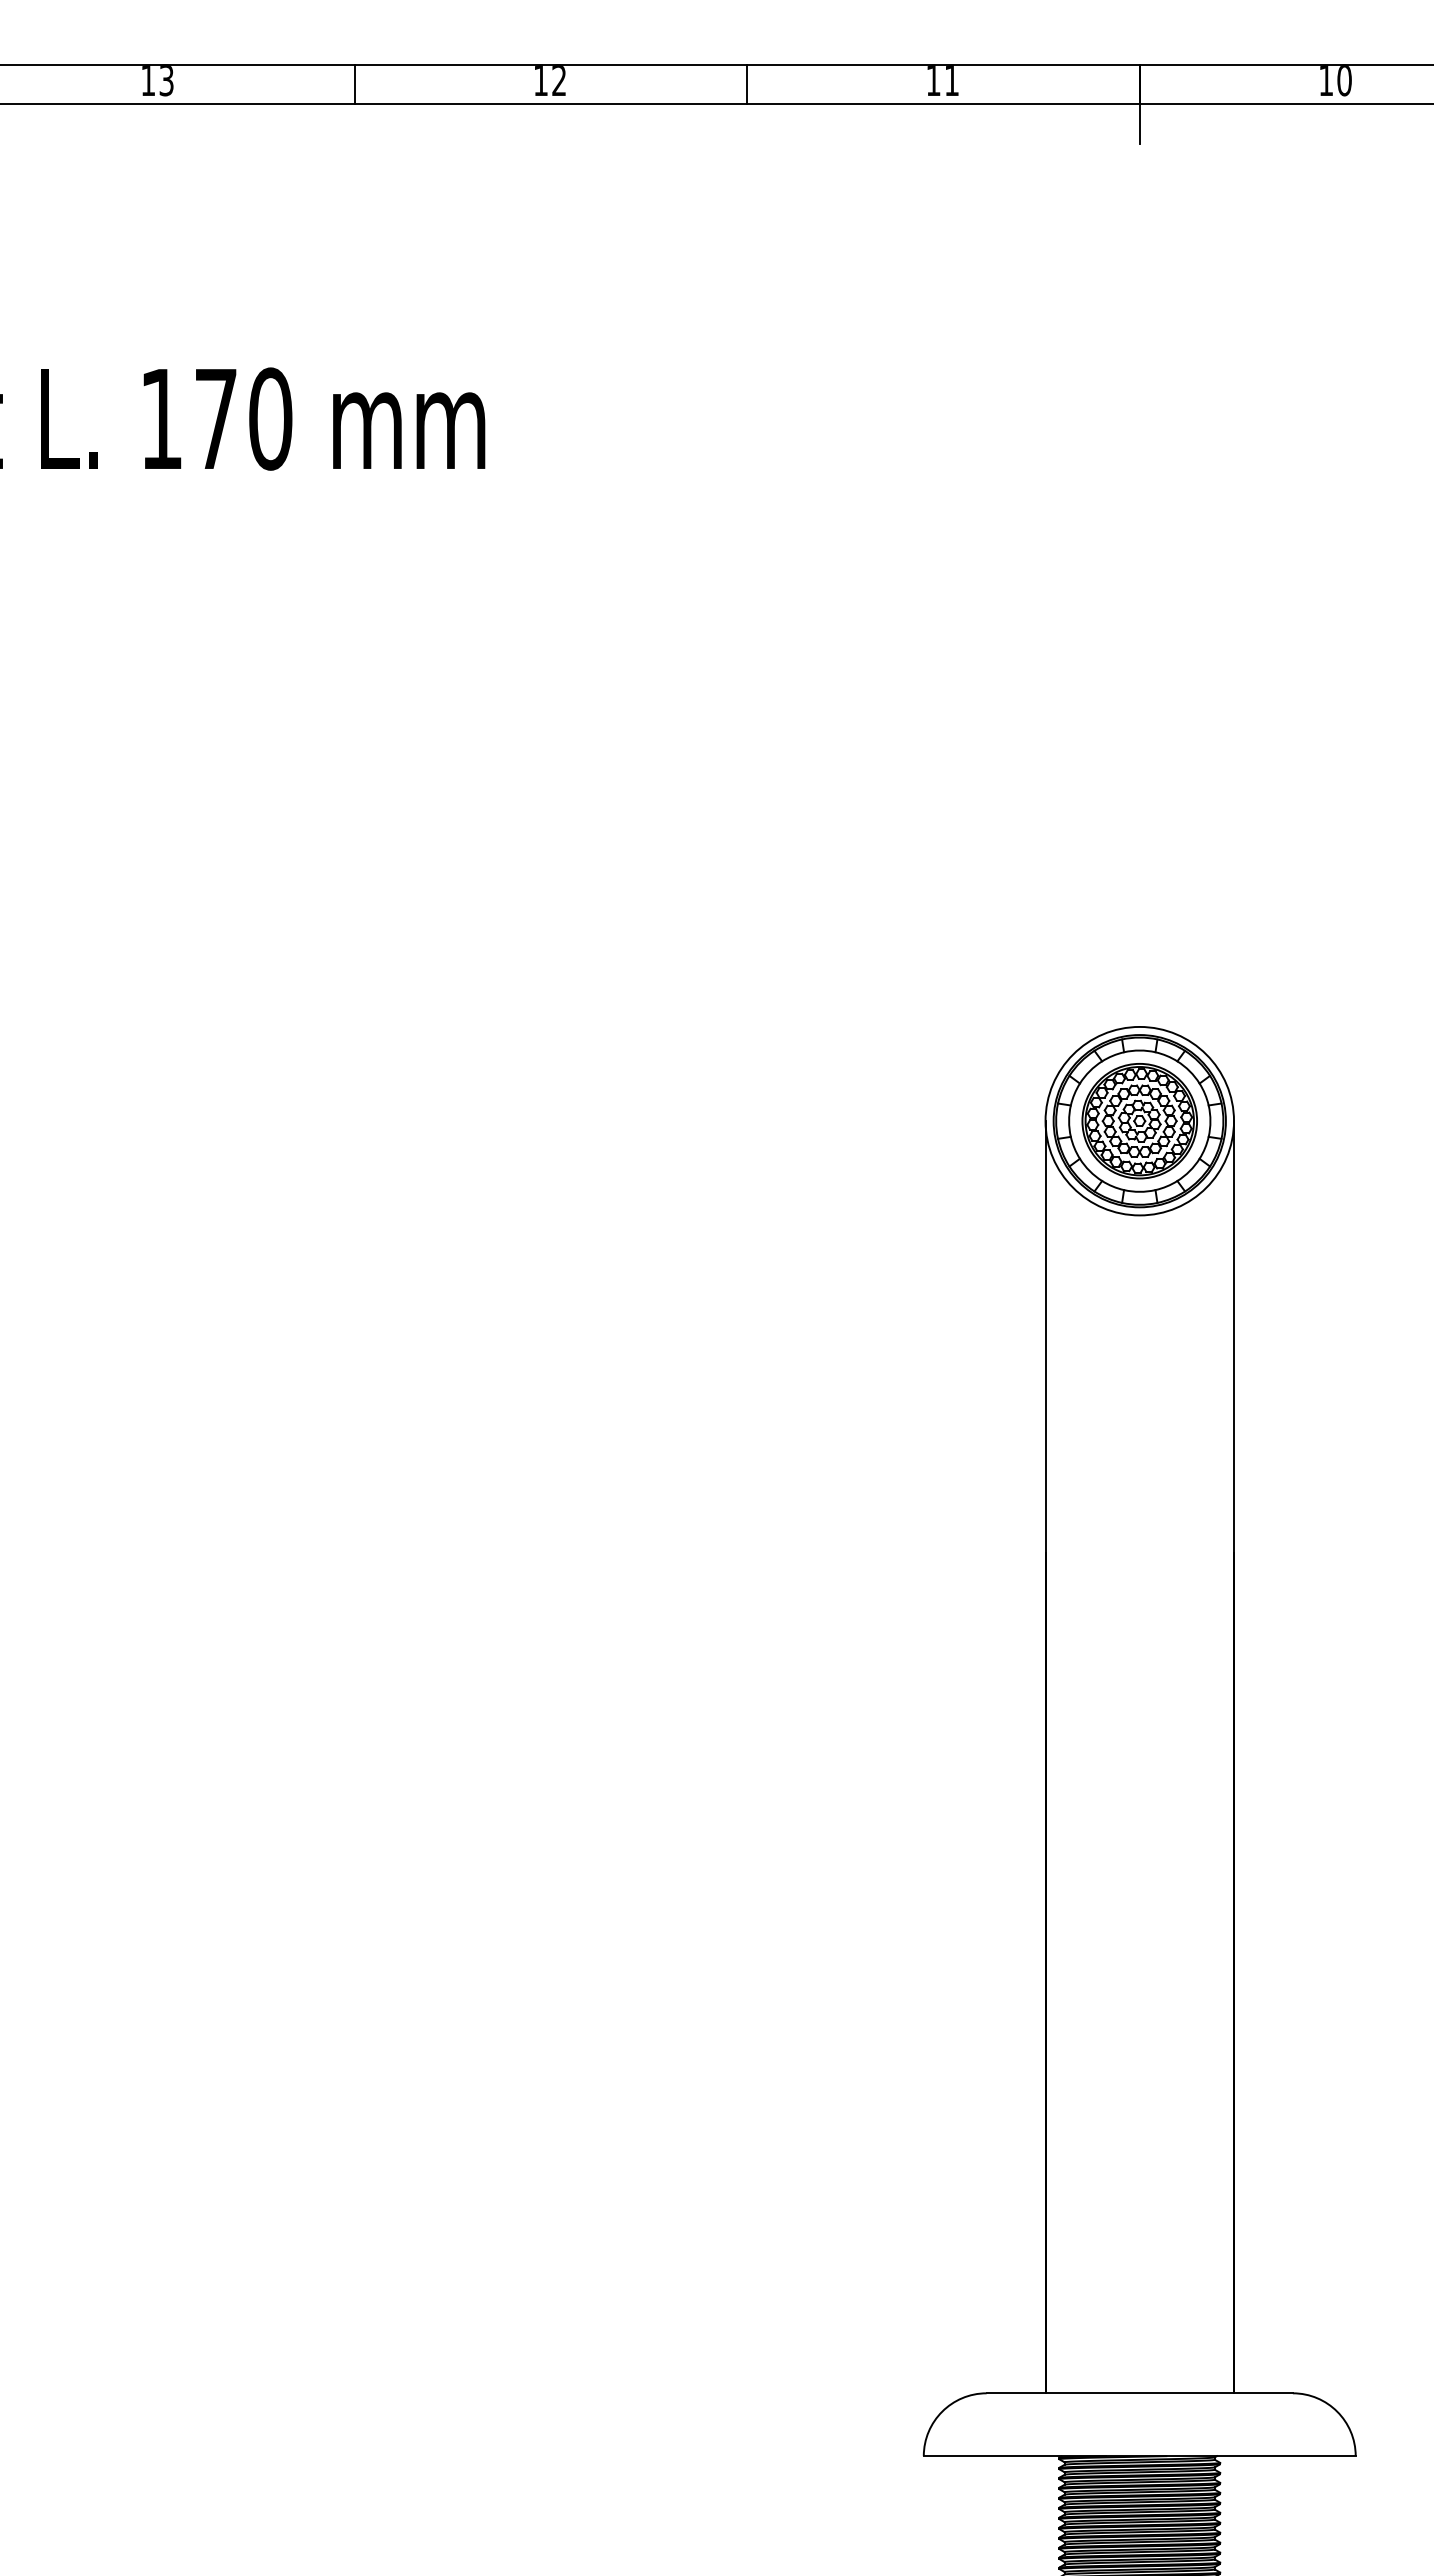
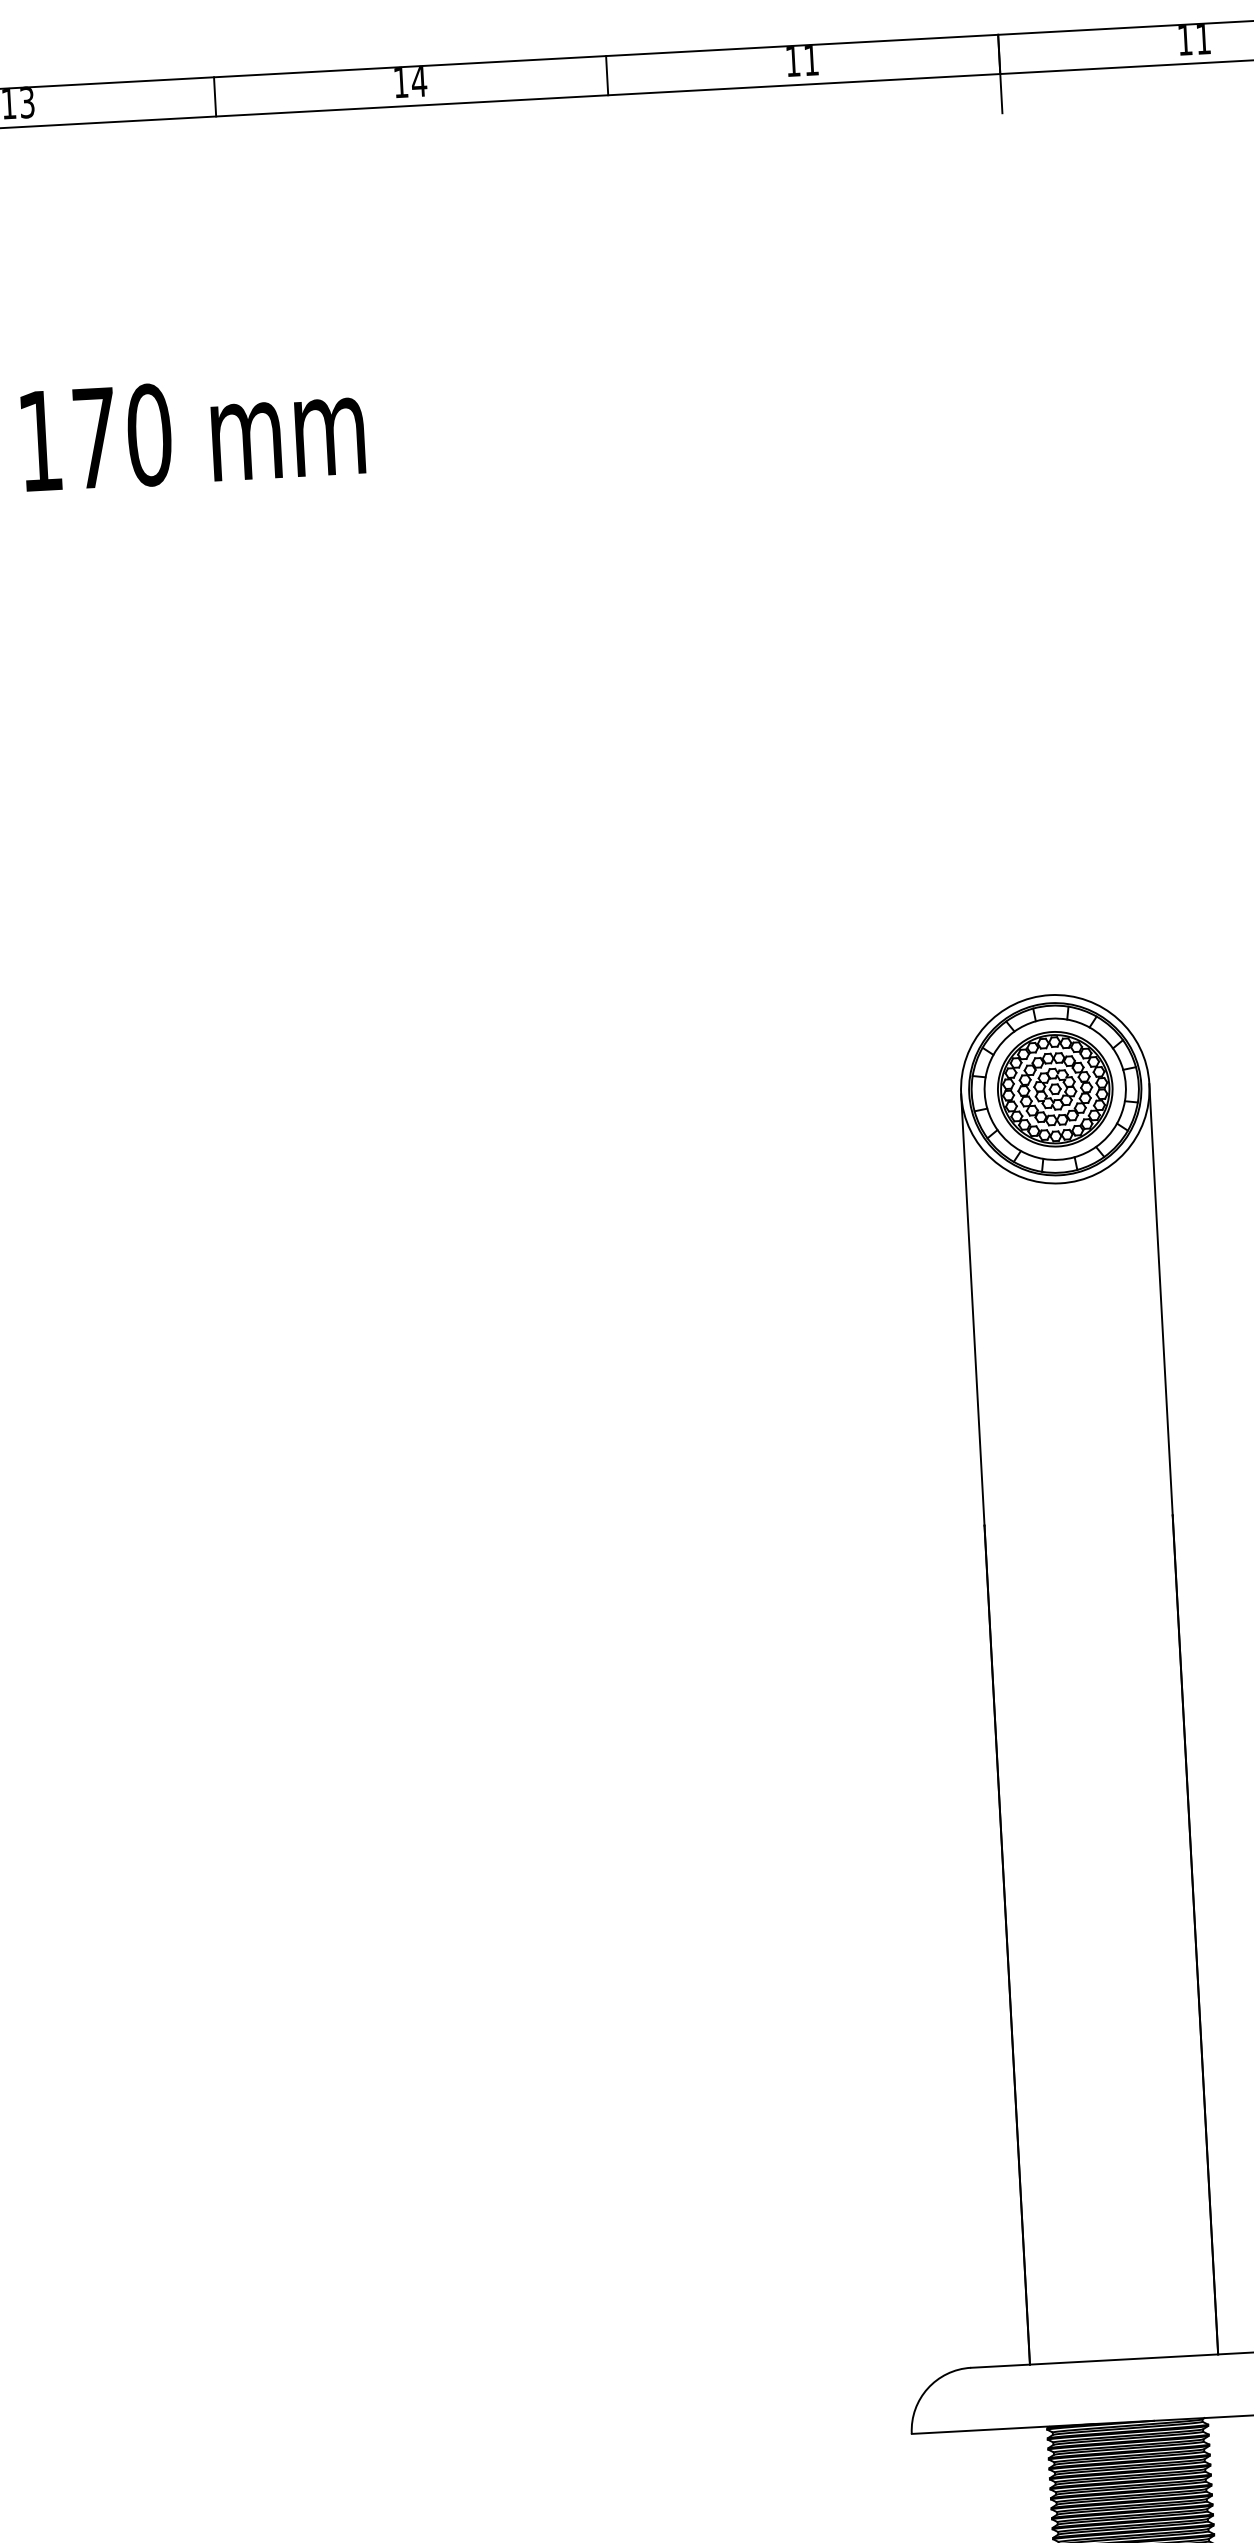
text: (558, 80) -> (418, 81), 12 -> 14
text: (1344, 81) -> (1203, 40), 10 -> 11

